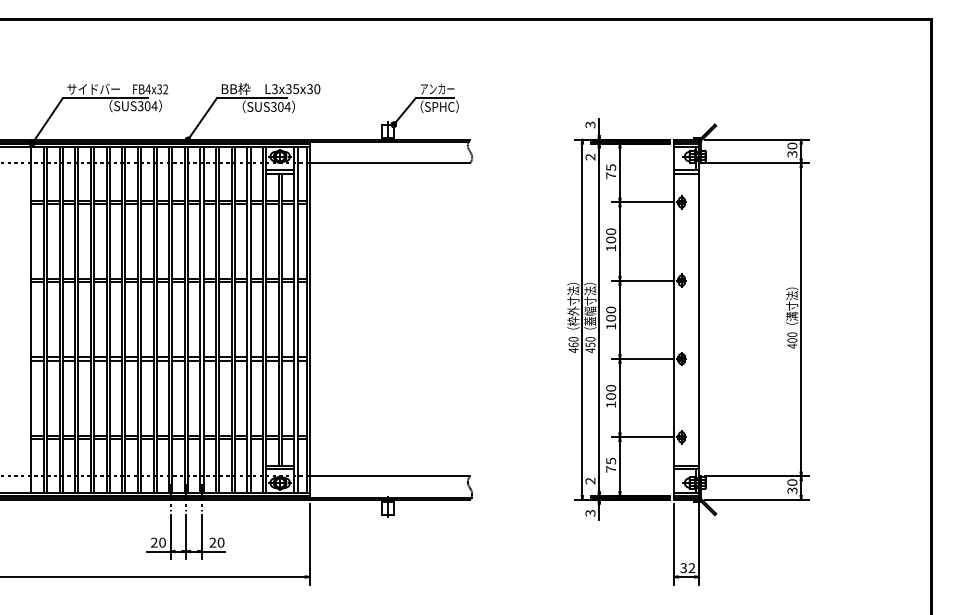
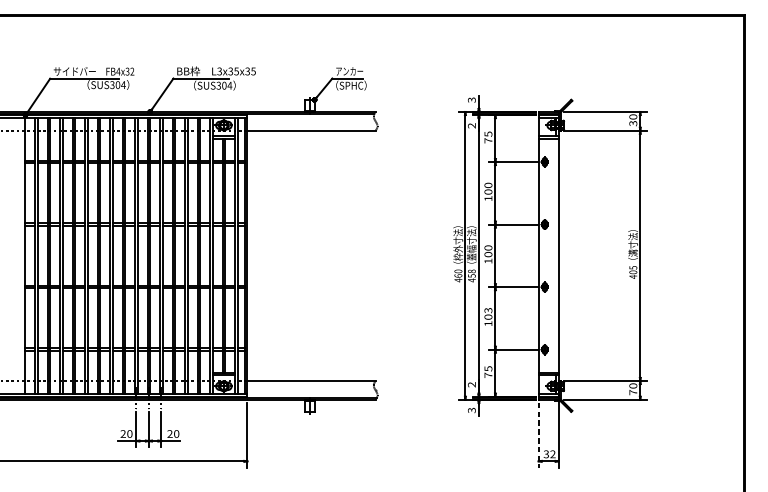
text: (317, 89) -> (253, 71), L3x35x30 -> L3x35x35
text: (792, 334) -> (633, 267), 400 -> 405
text: (590, 339) -> (471, 271), 450 -> 458
text: (611, 387) -> (488, 309), 100 -> 103
text: (792, 490) -> (633, 392), 30 -> 70
line: (673, 544) -> (538, 435), solid -> dashed

